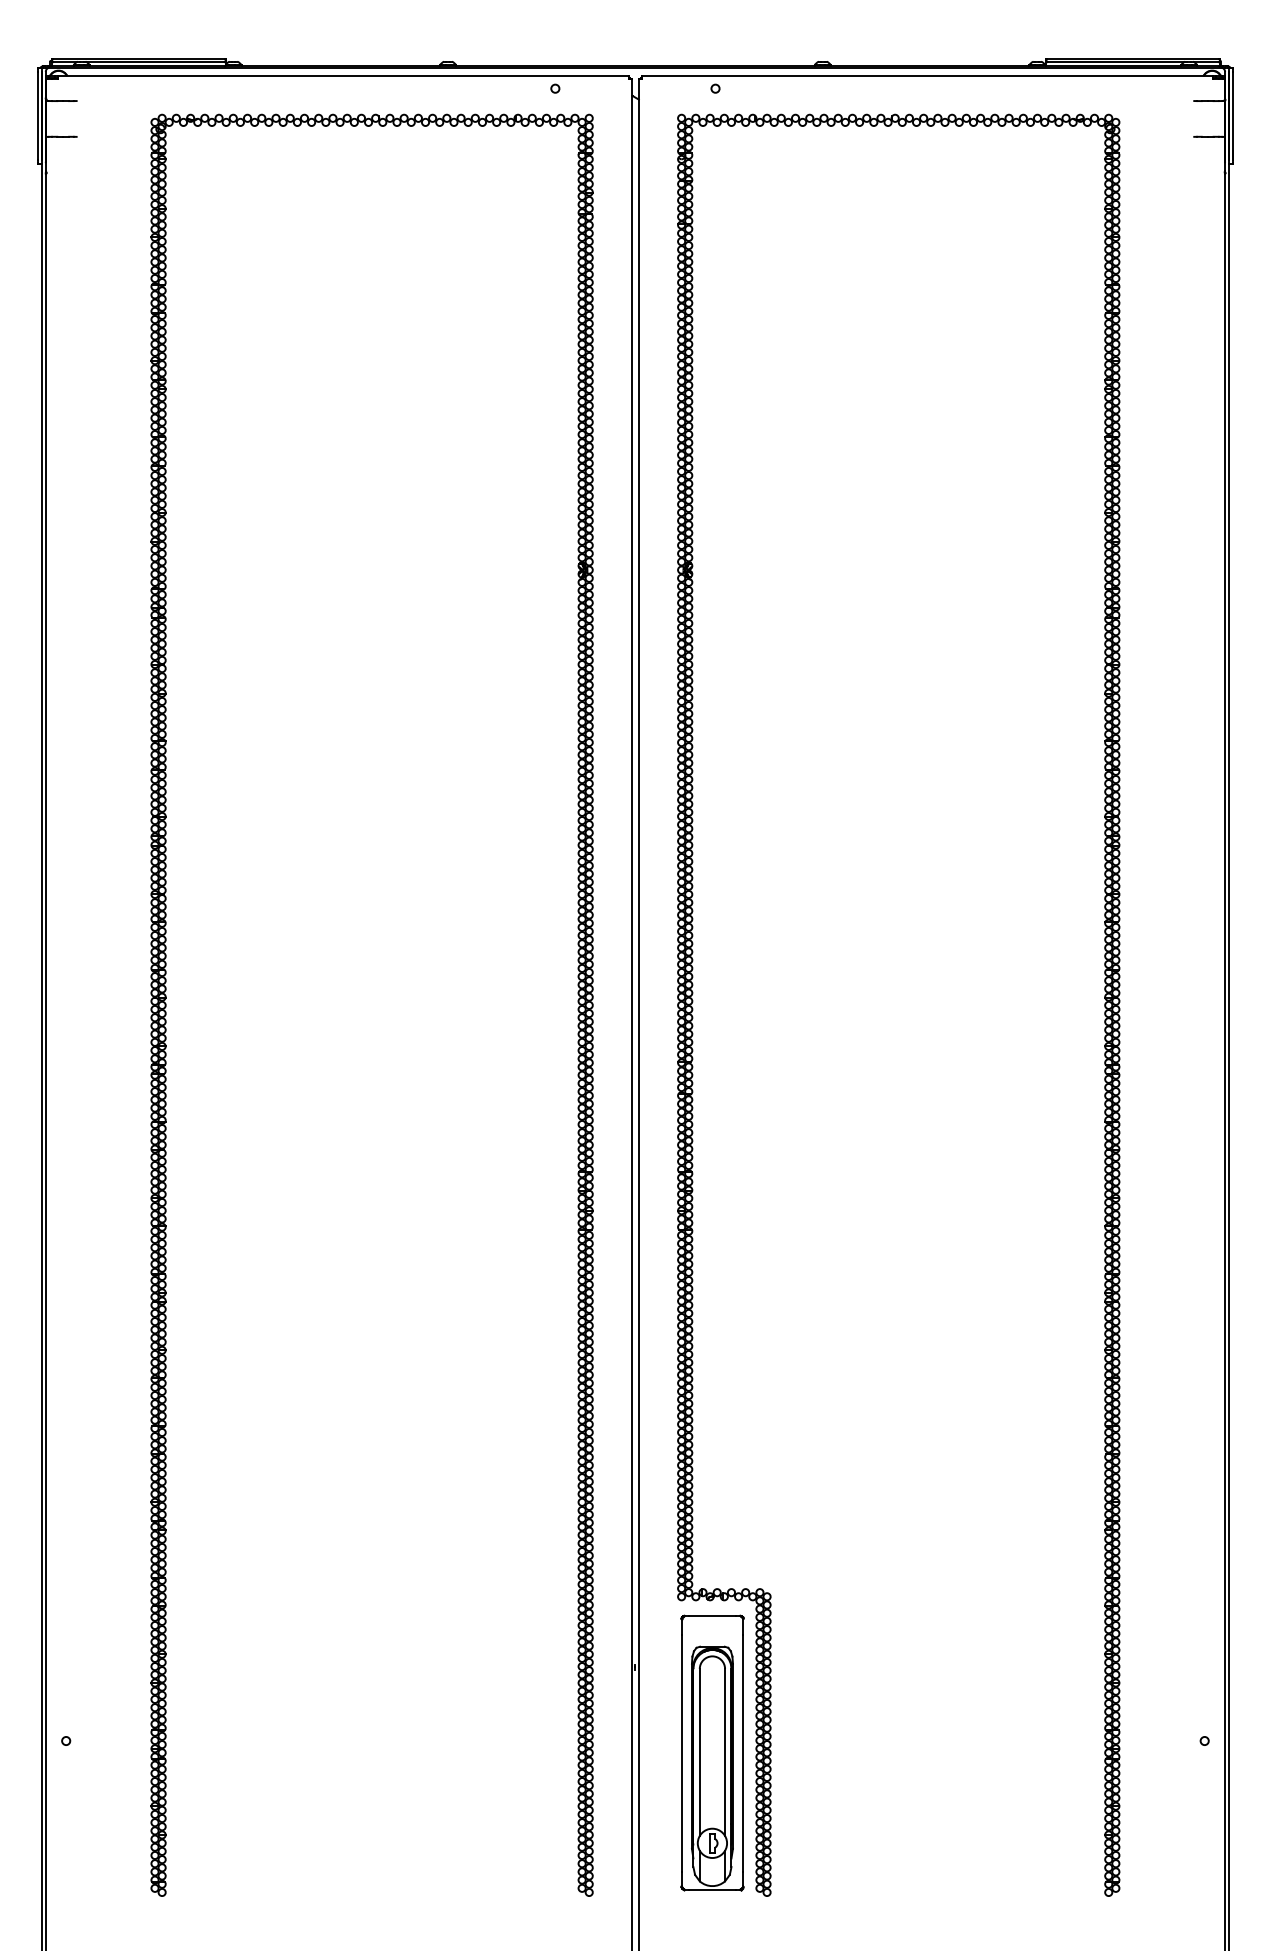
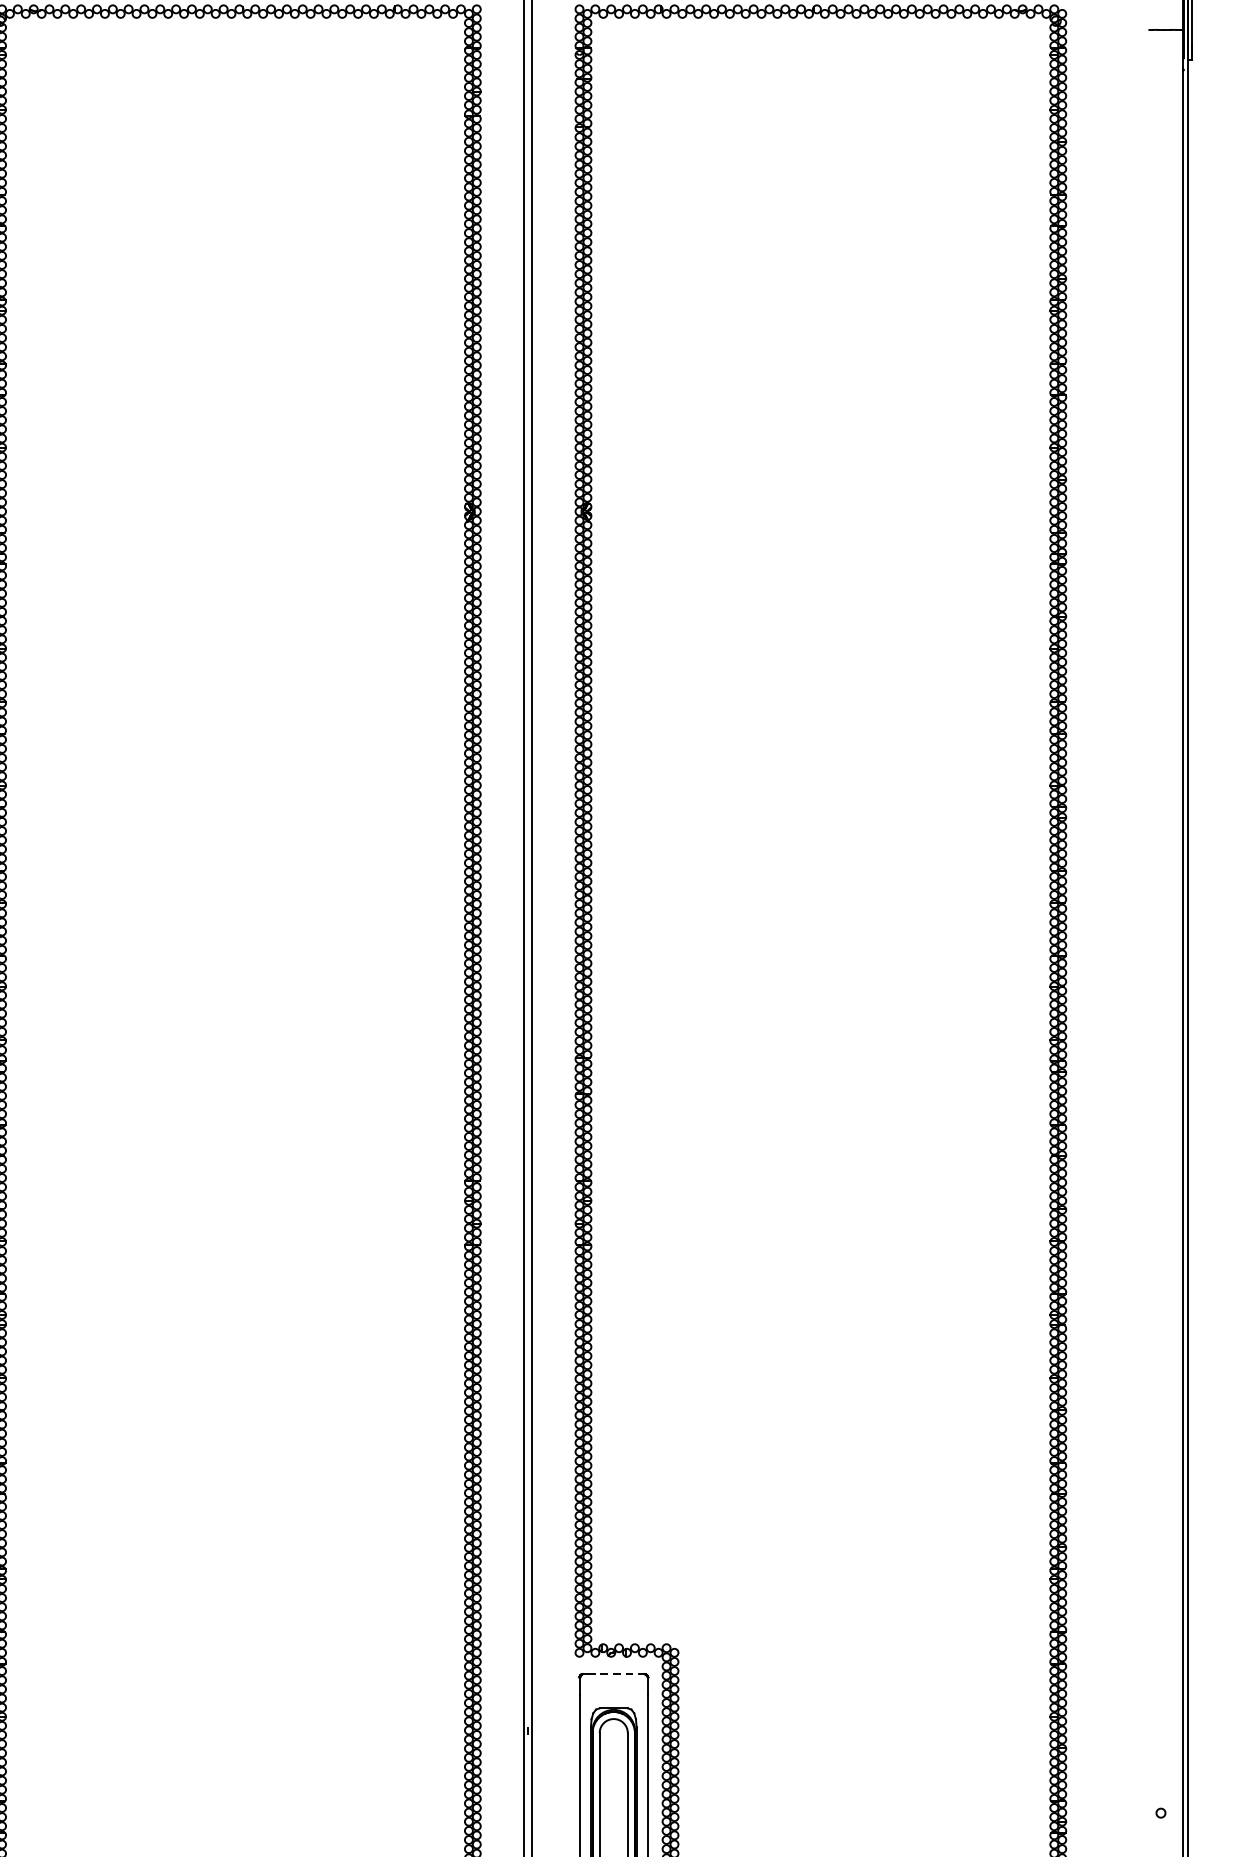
line: (712, 1615) -> (613, 1673), solid -> dashed

